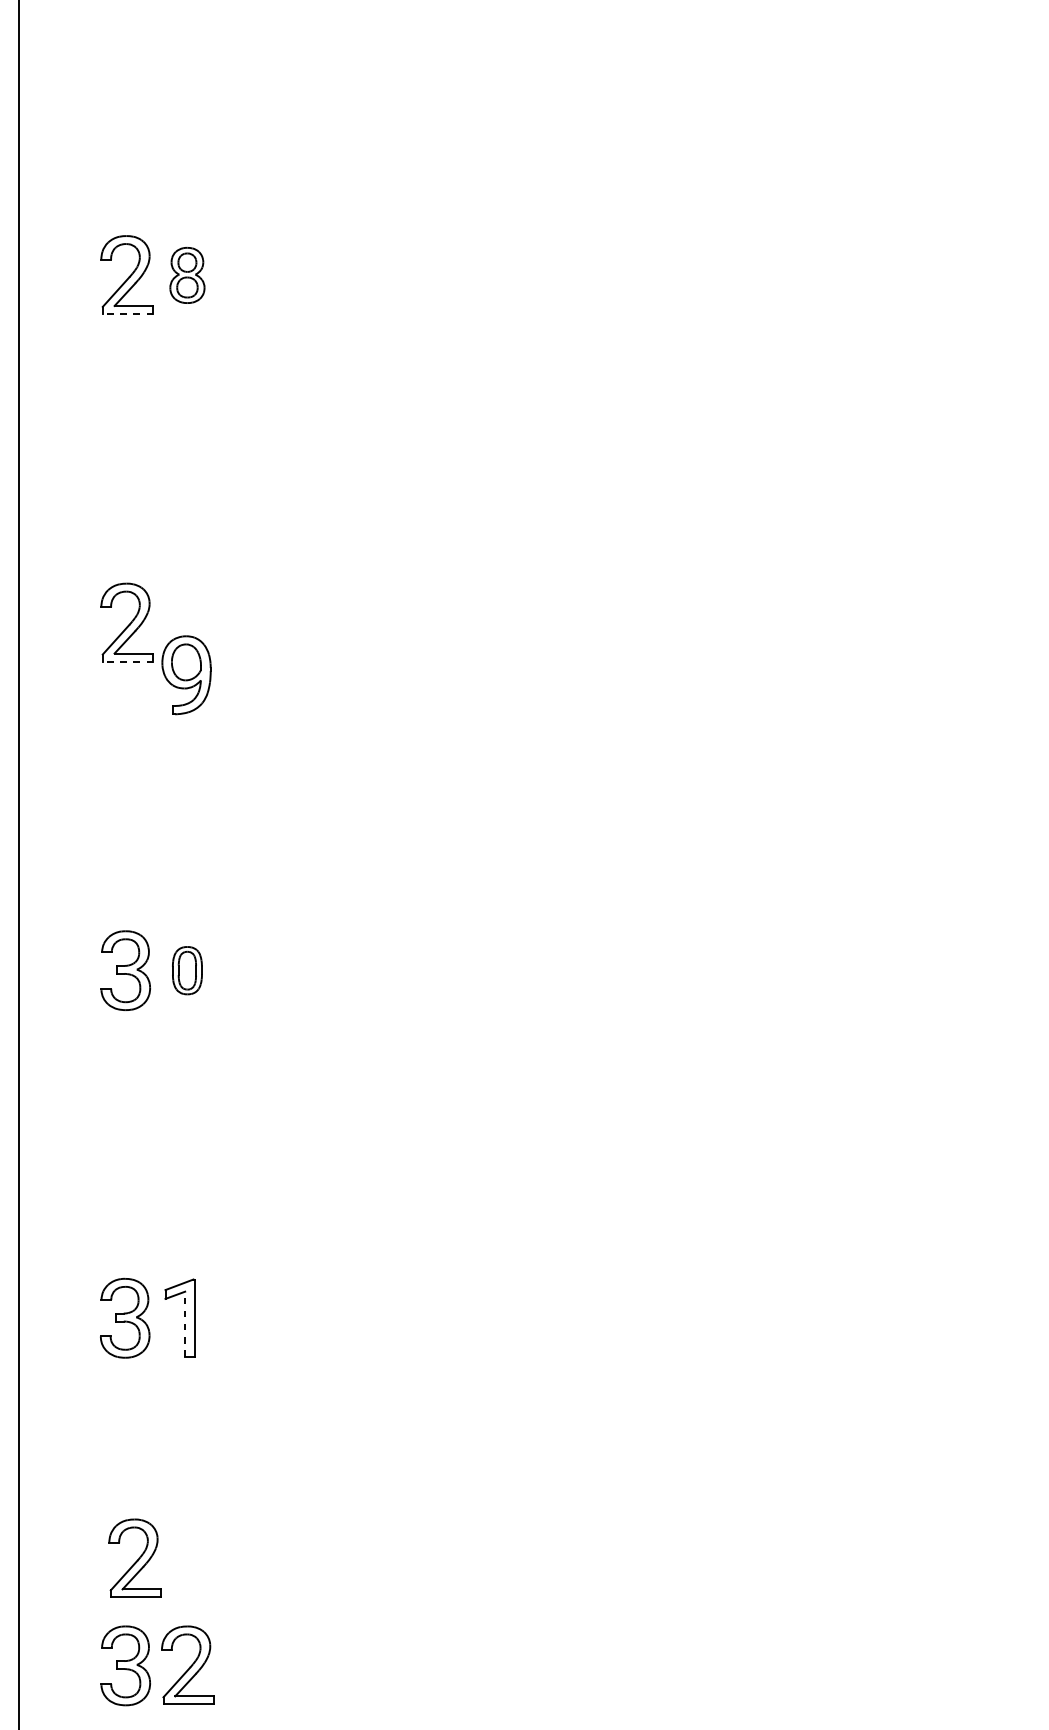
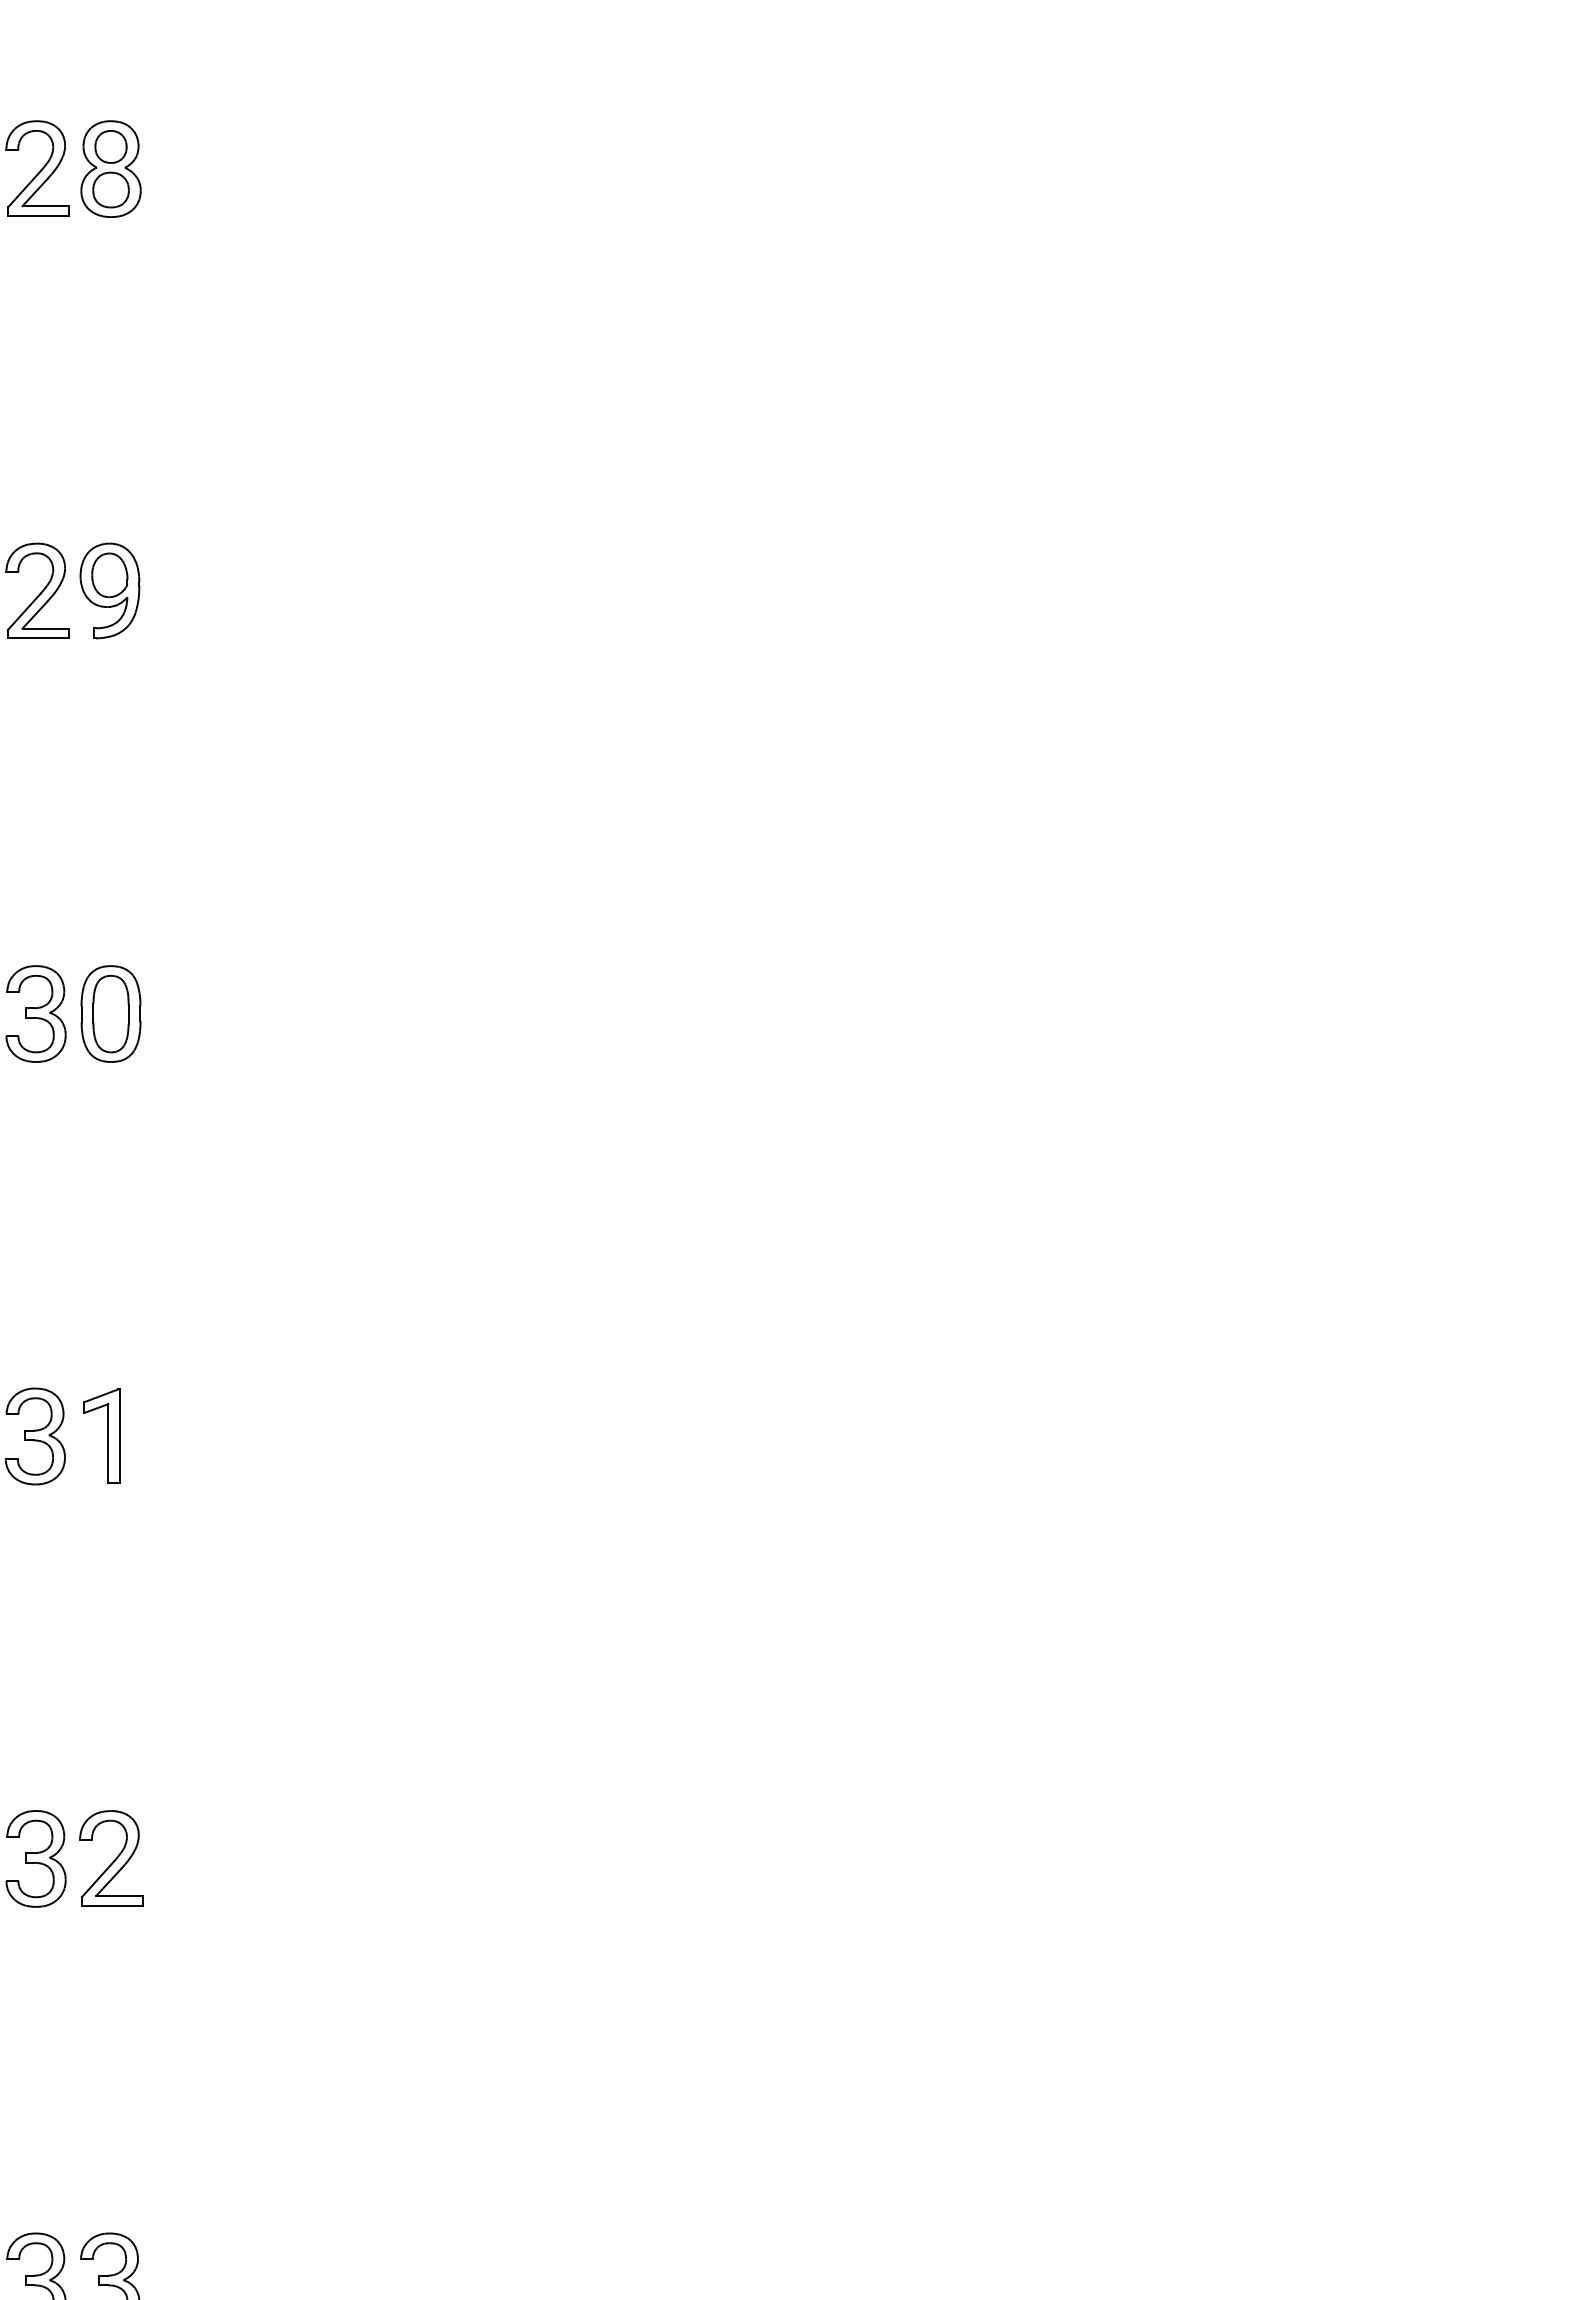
part: (186, 274) -> (110, 168), size x1.43
line: (127, 313) -> (38, 215), dashed -> solid
line: (127, 661) -> (38, 638), dashed -> solid
part: (186, 674) -> (109, 590), moved
part: (186, 970) -> (110, 1013), size x1.67
line: (185, 1324) -> (108, 1443), dashed -> solid
part: (135, 1558) -> (47, 1728), removed

